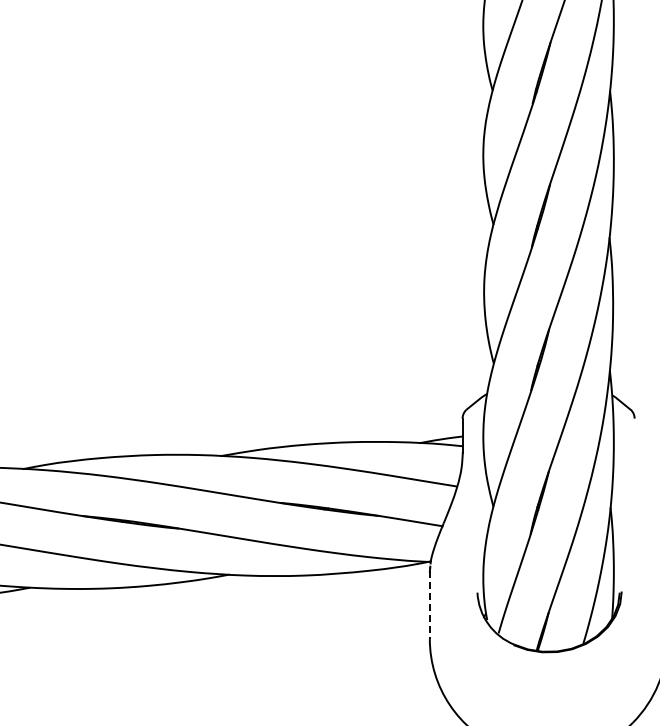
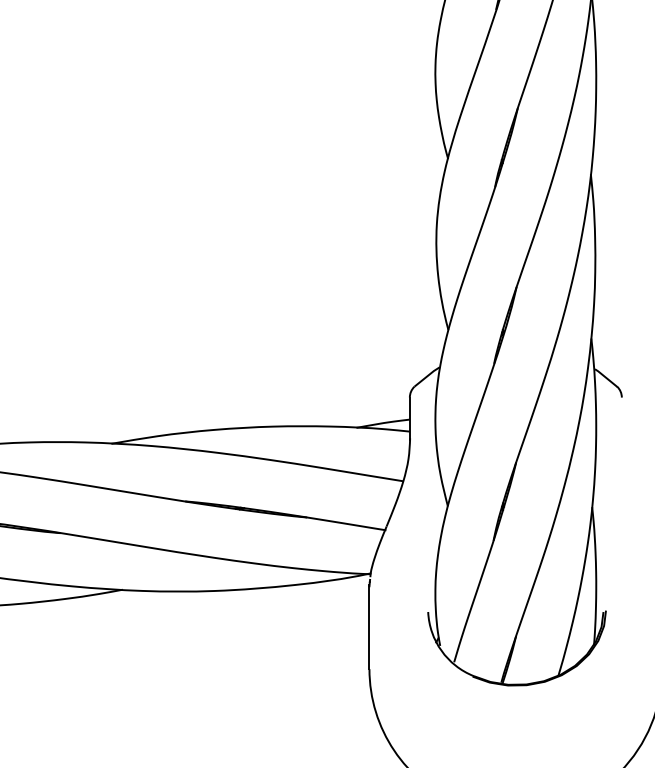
line: (429, 605) -> (369, 627), dashed -> solid

